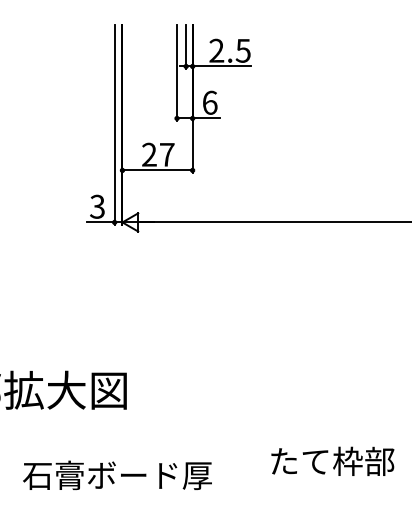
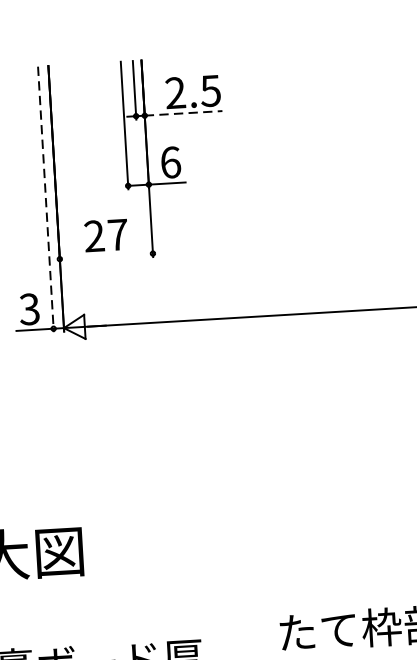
line: (222, 66) -> (184, 113), solid -> dashed
line: (114, 125) -> (45, 200), solid -> dashed
line: (157, 170) -> (106, 256), removed

